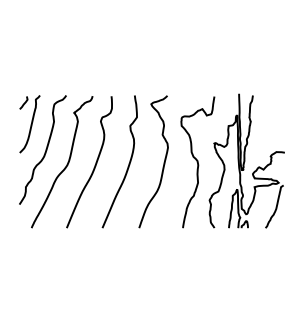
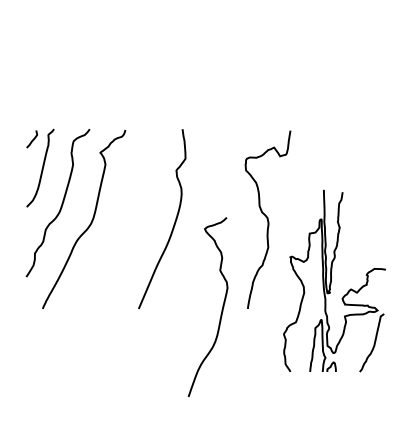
part: (246, 160) -> (334, 280), moved
curve: (163, 163) -> (221, 309), moved
curve: (94, 165) -> (128, 223), removed

